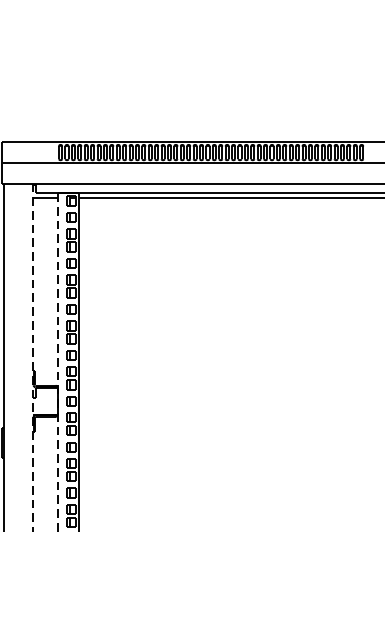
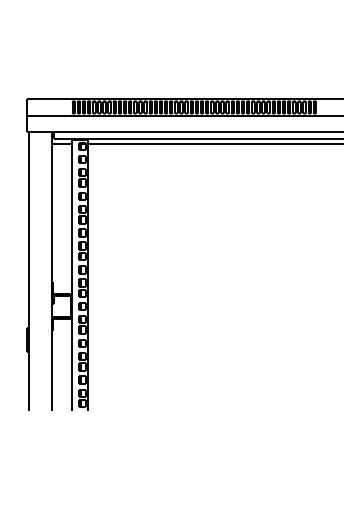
line: (32, 358) -> (51, 272), dashed -> solid
line: (57, 362) -> (71, 275), dashed -> solid

